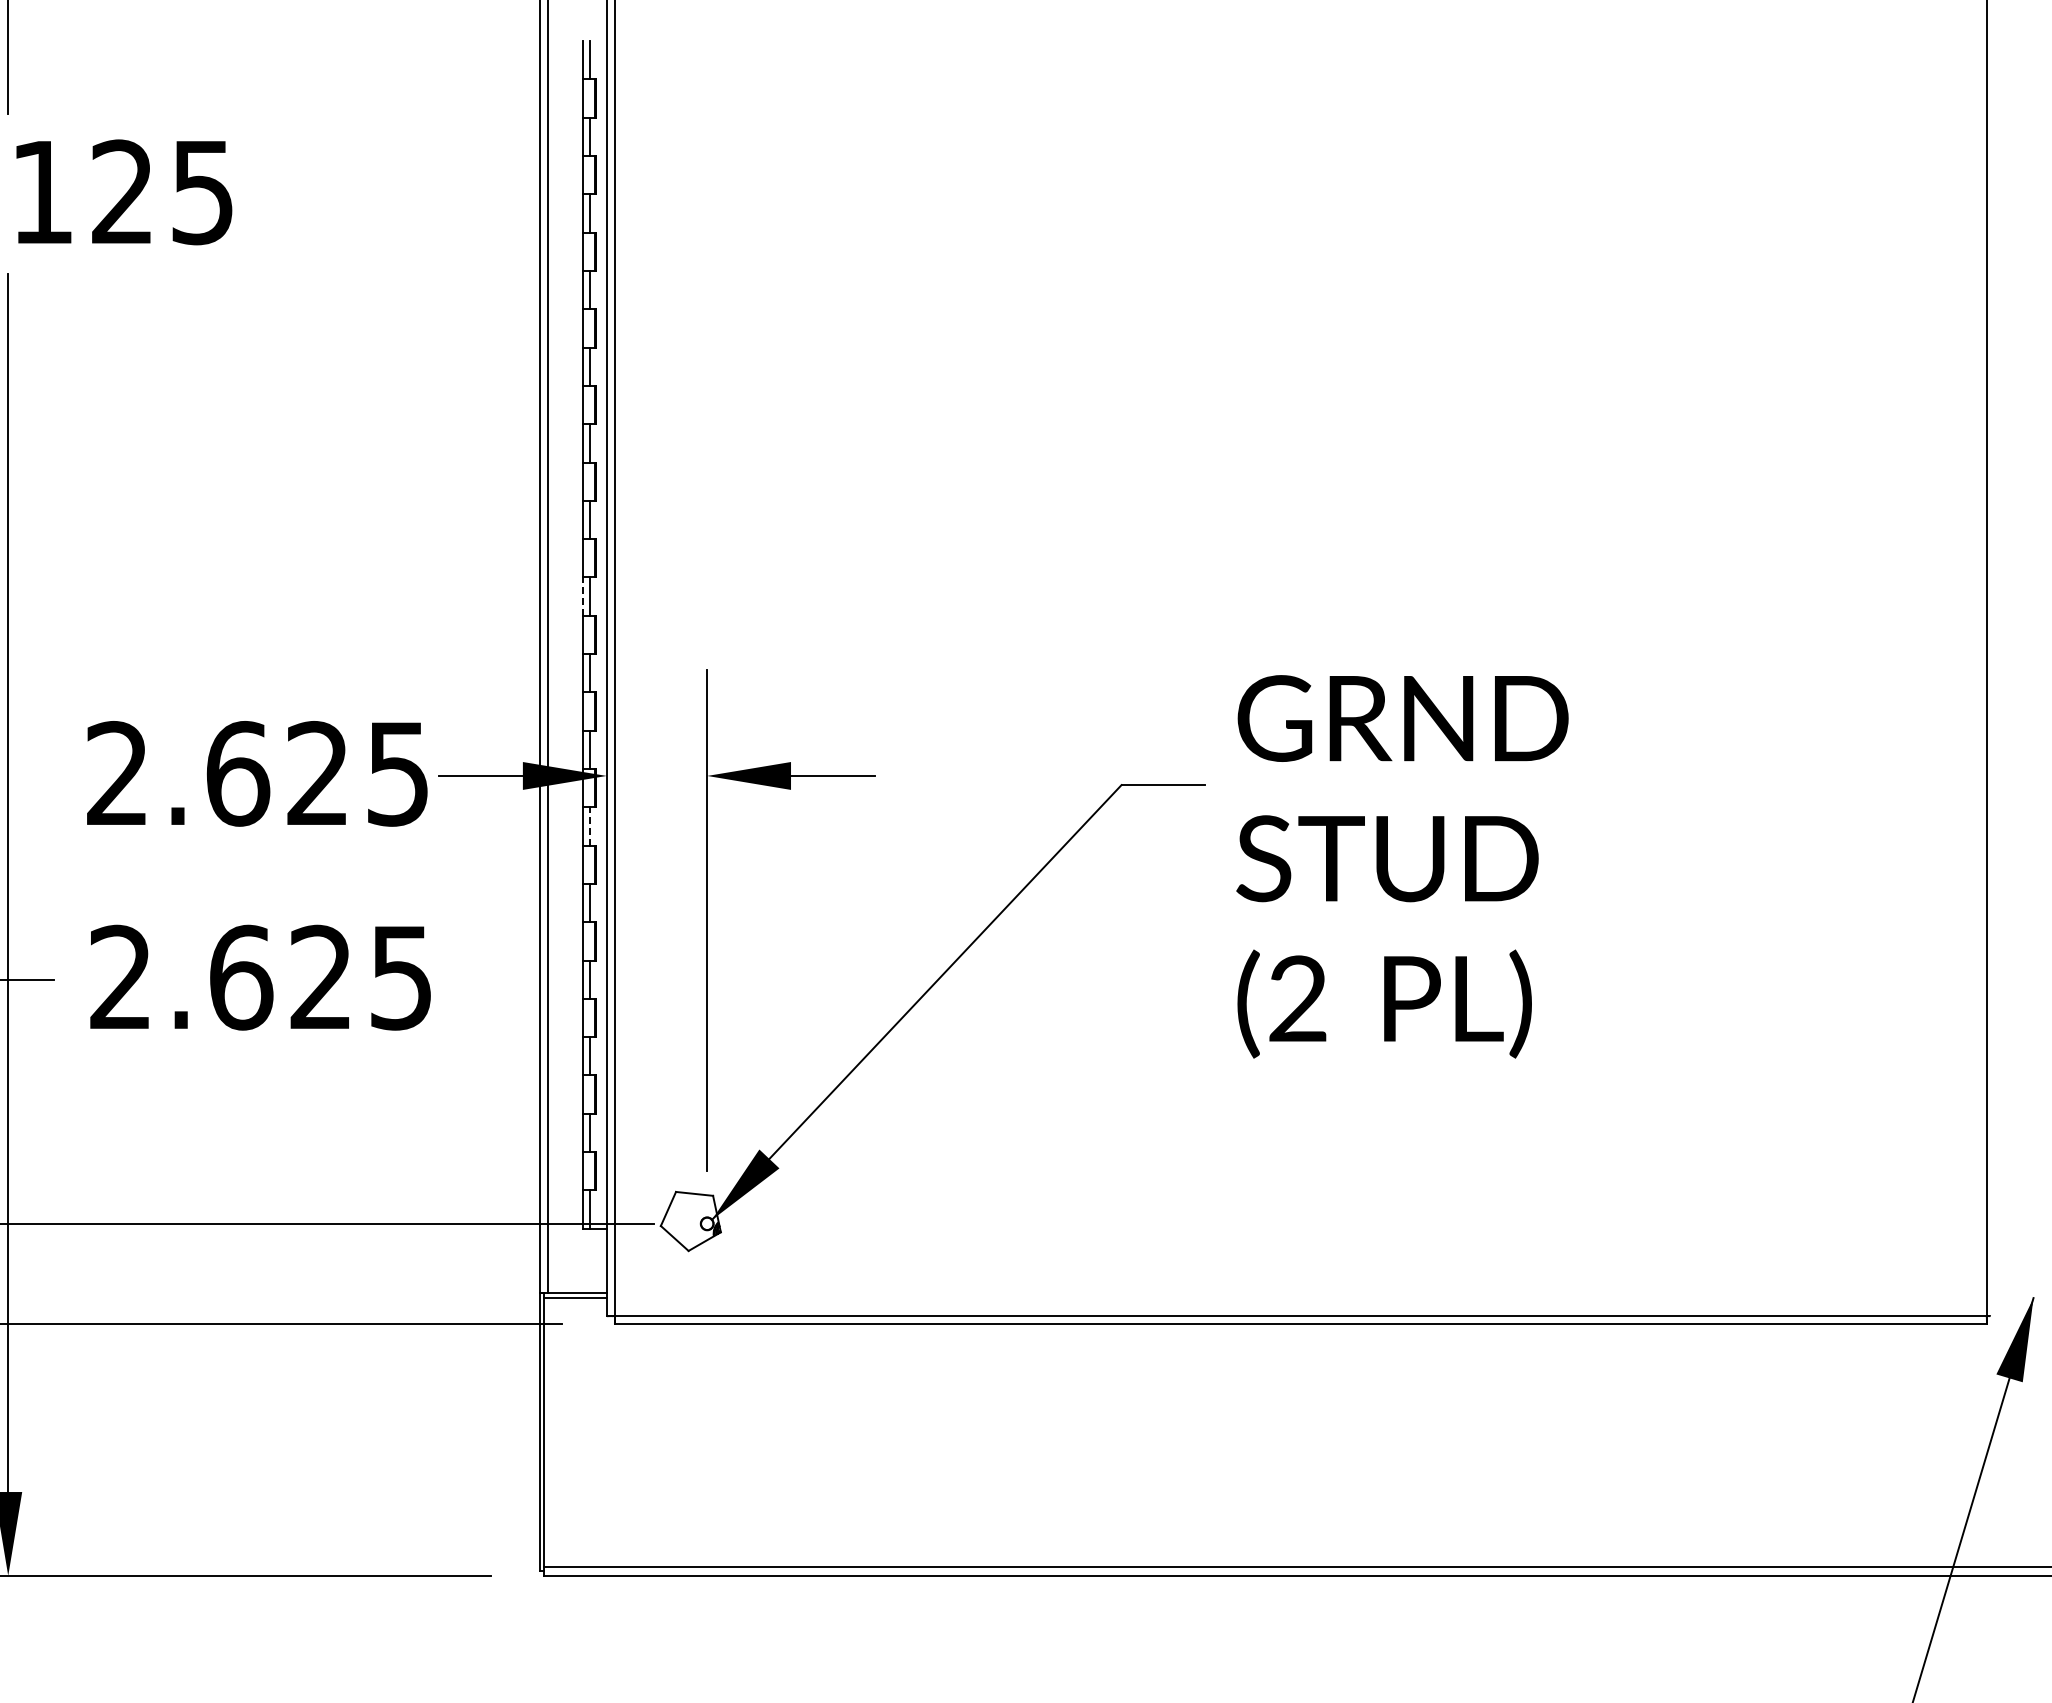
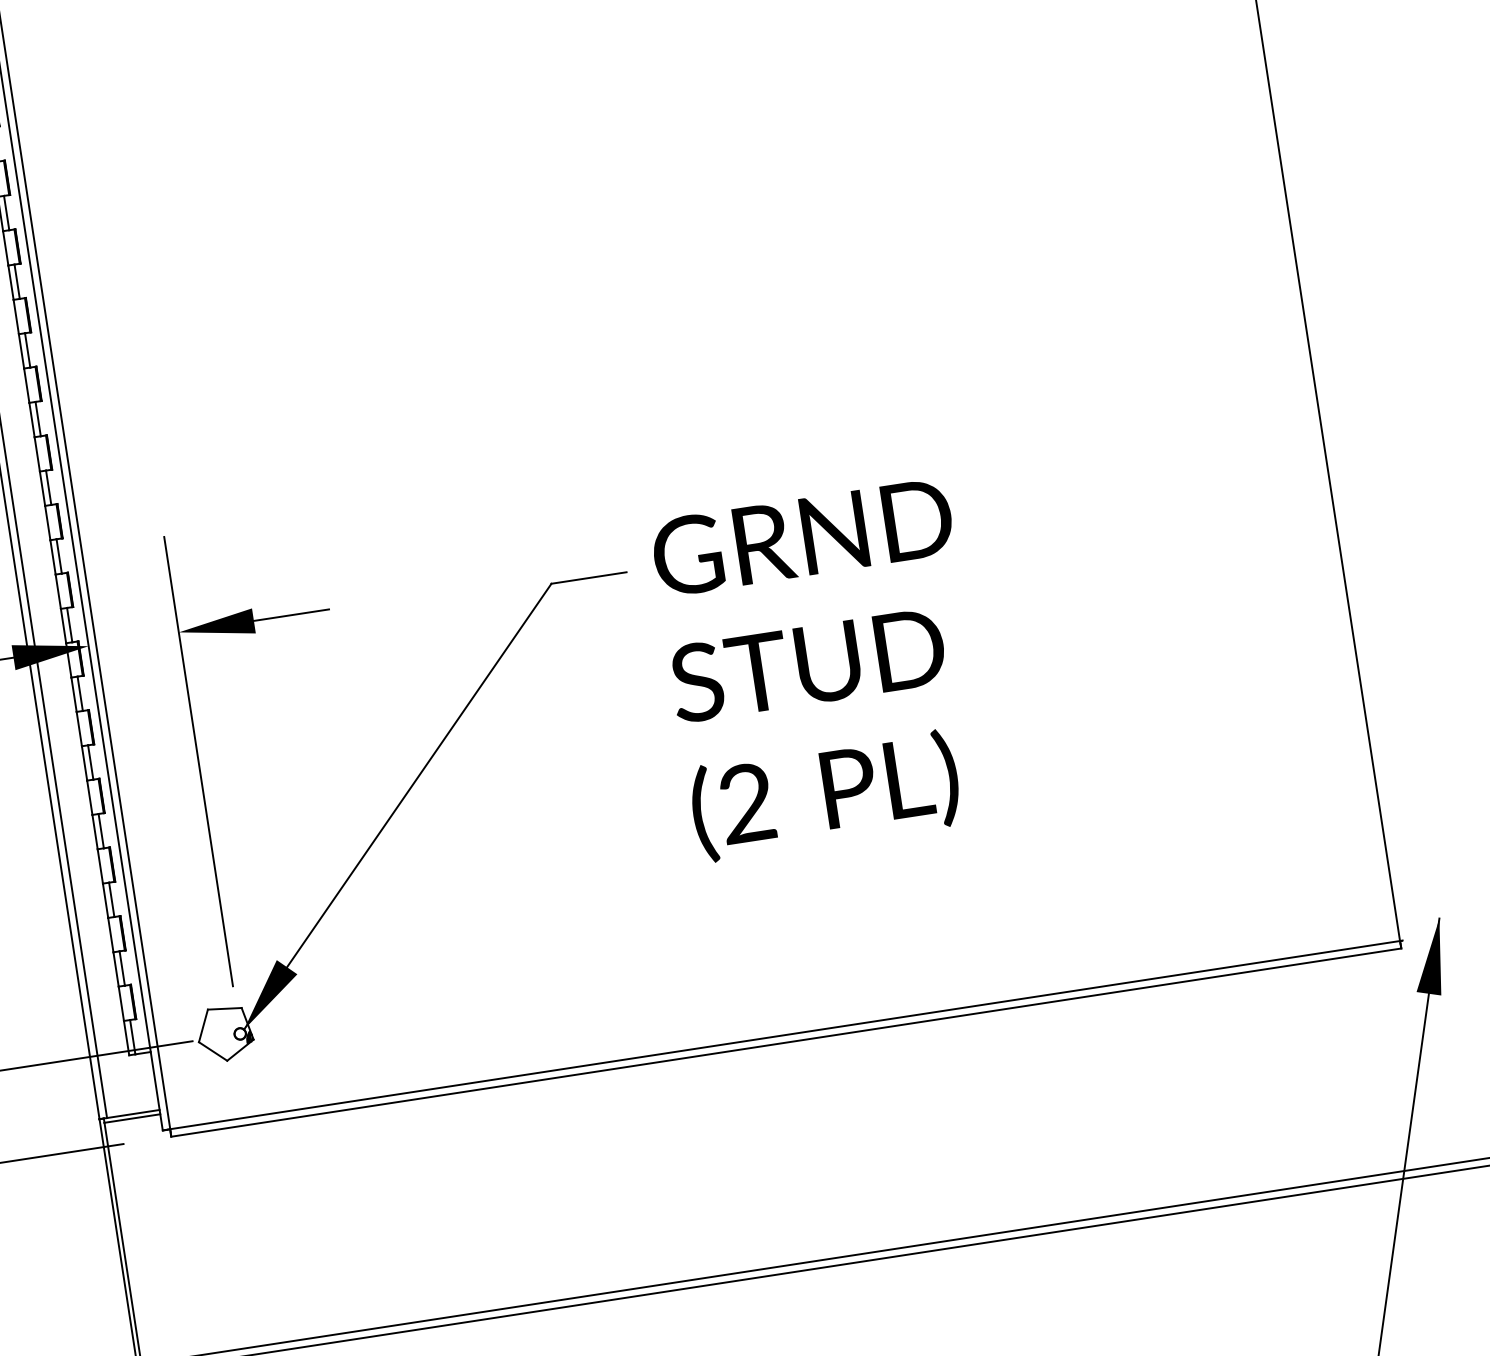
line: (582, 596) -> (42, 488), dashed -> solid
line: (589, 825) -> (80, 692), dashed -> solid
text: (1402, 866) -> (822, 670), moved

